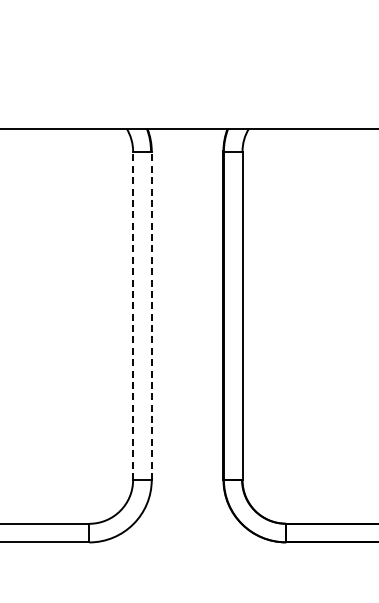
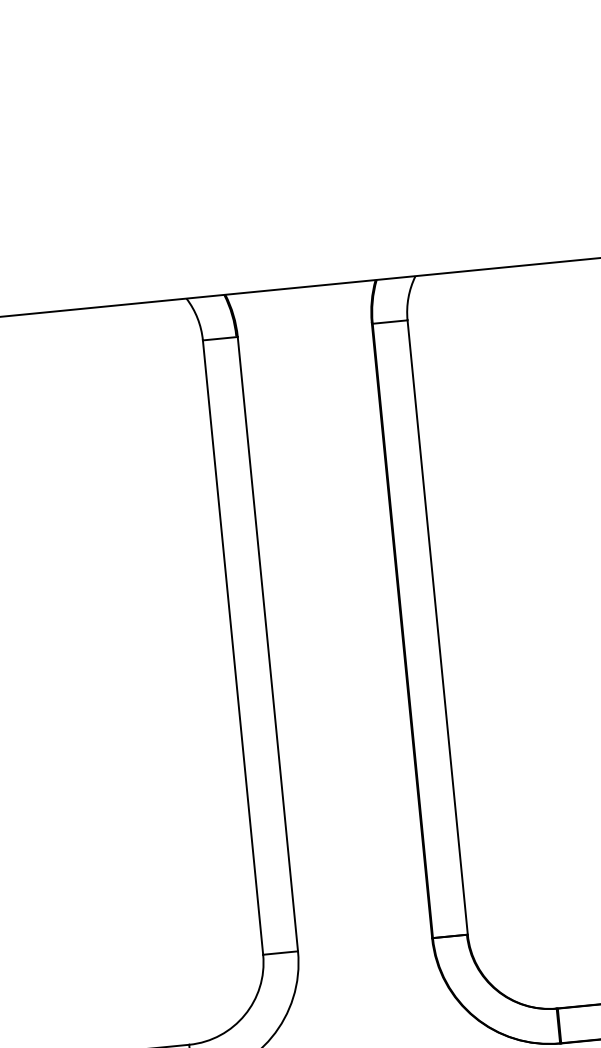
line: (133, 315) -> (233, 647), dashed -> solid
line: (151, 315) -> (267, 643), dashed -> solid

